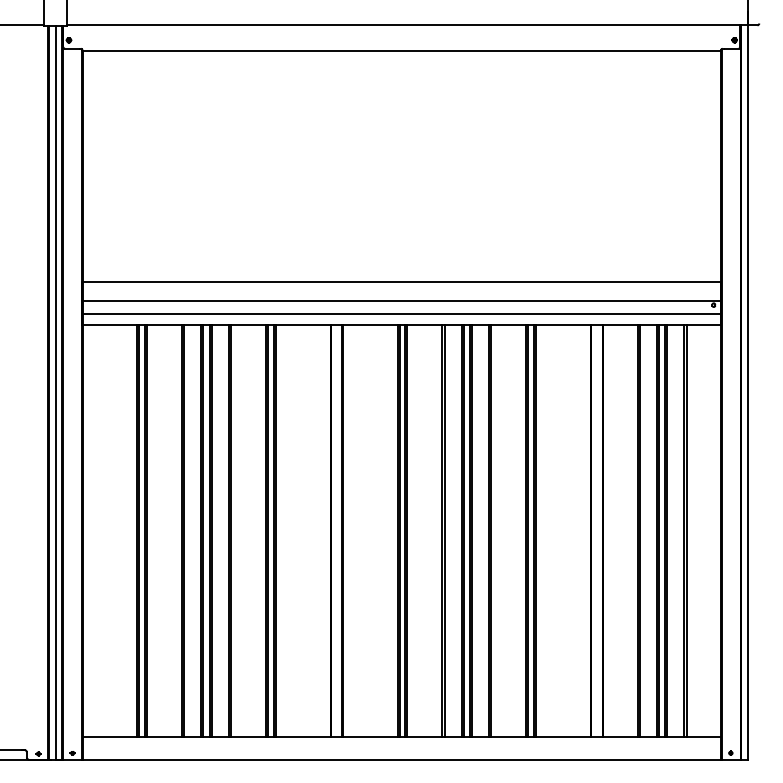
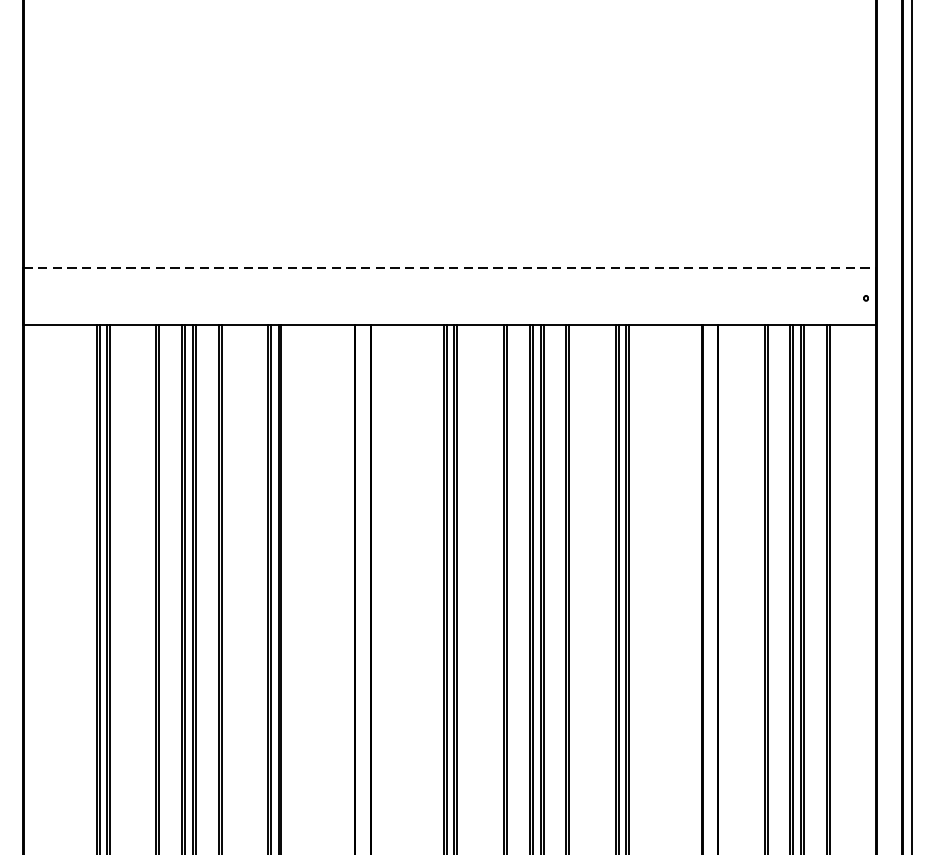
line: (402, 282) -> (450, 268), solid -> dashed
line: (401, 300) -> (449, 292), removed
line: (401, 313) -> (449, 309), removed

